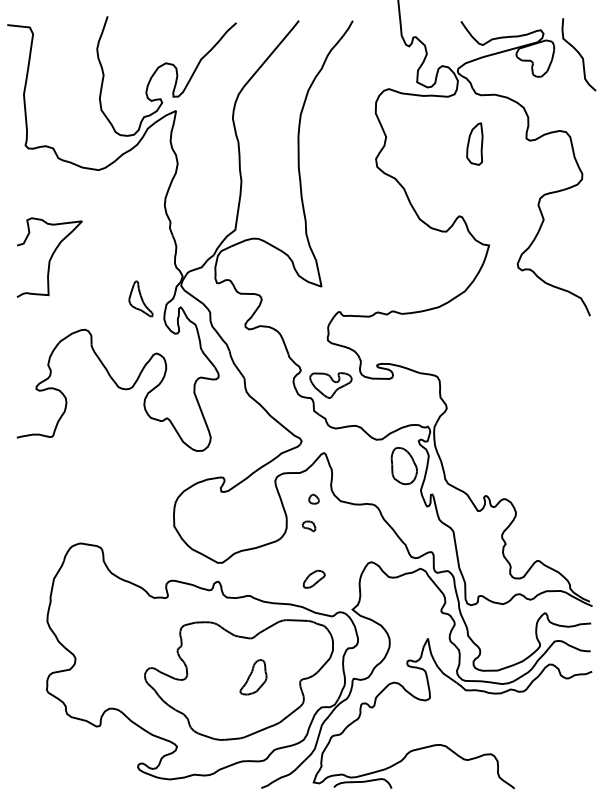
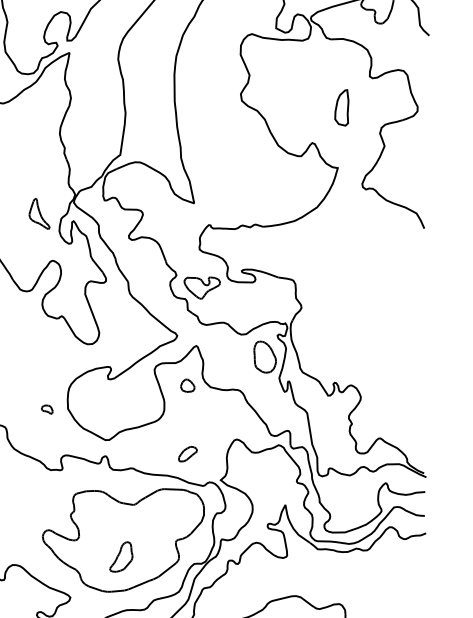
part: (474, 143) -> (341, 107), moved
part: (313, 498) -> (187, 384), size x1.6
part: (308, 526) -> (46, 409), moved
part: (253, 677) -> (121, 557), moved

